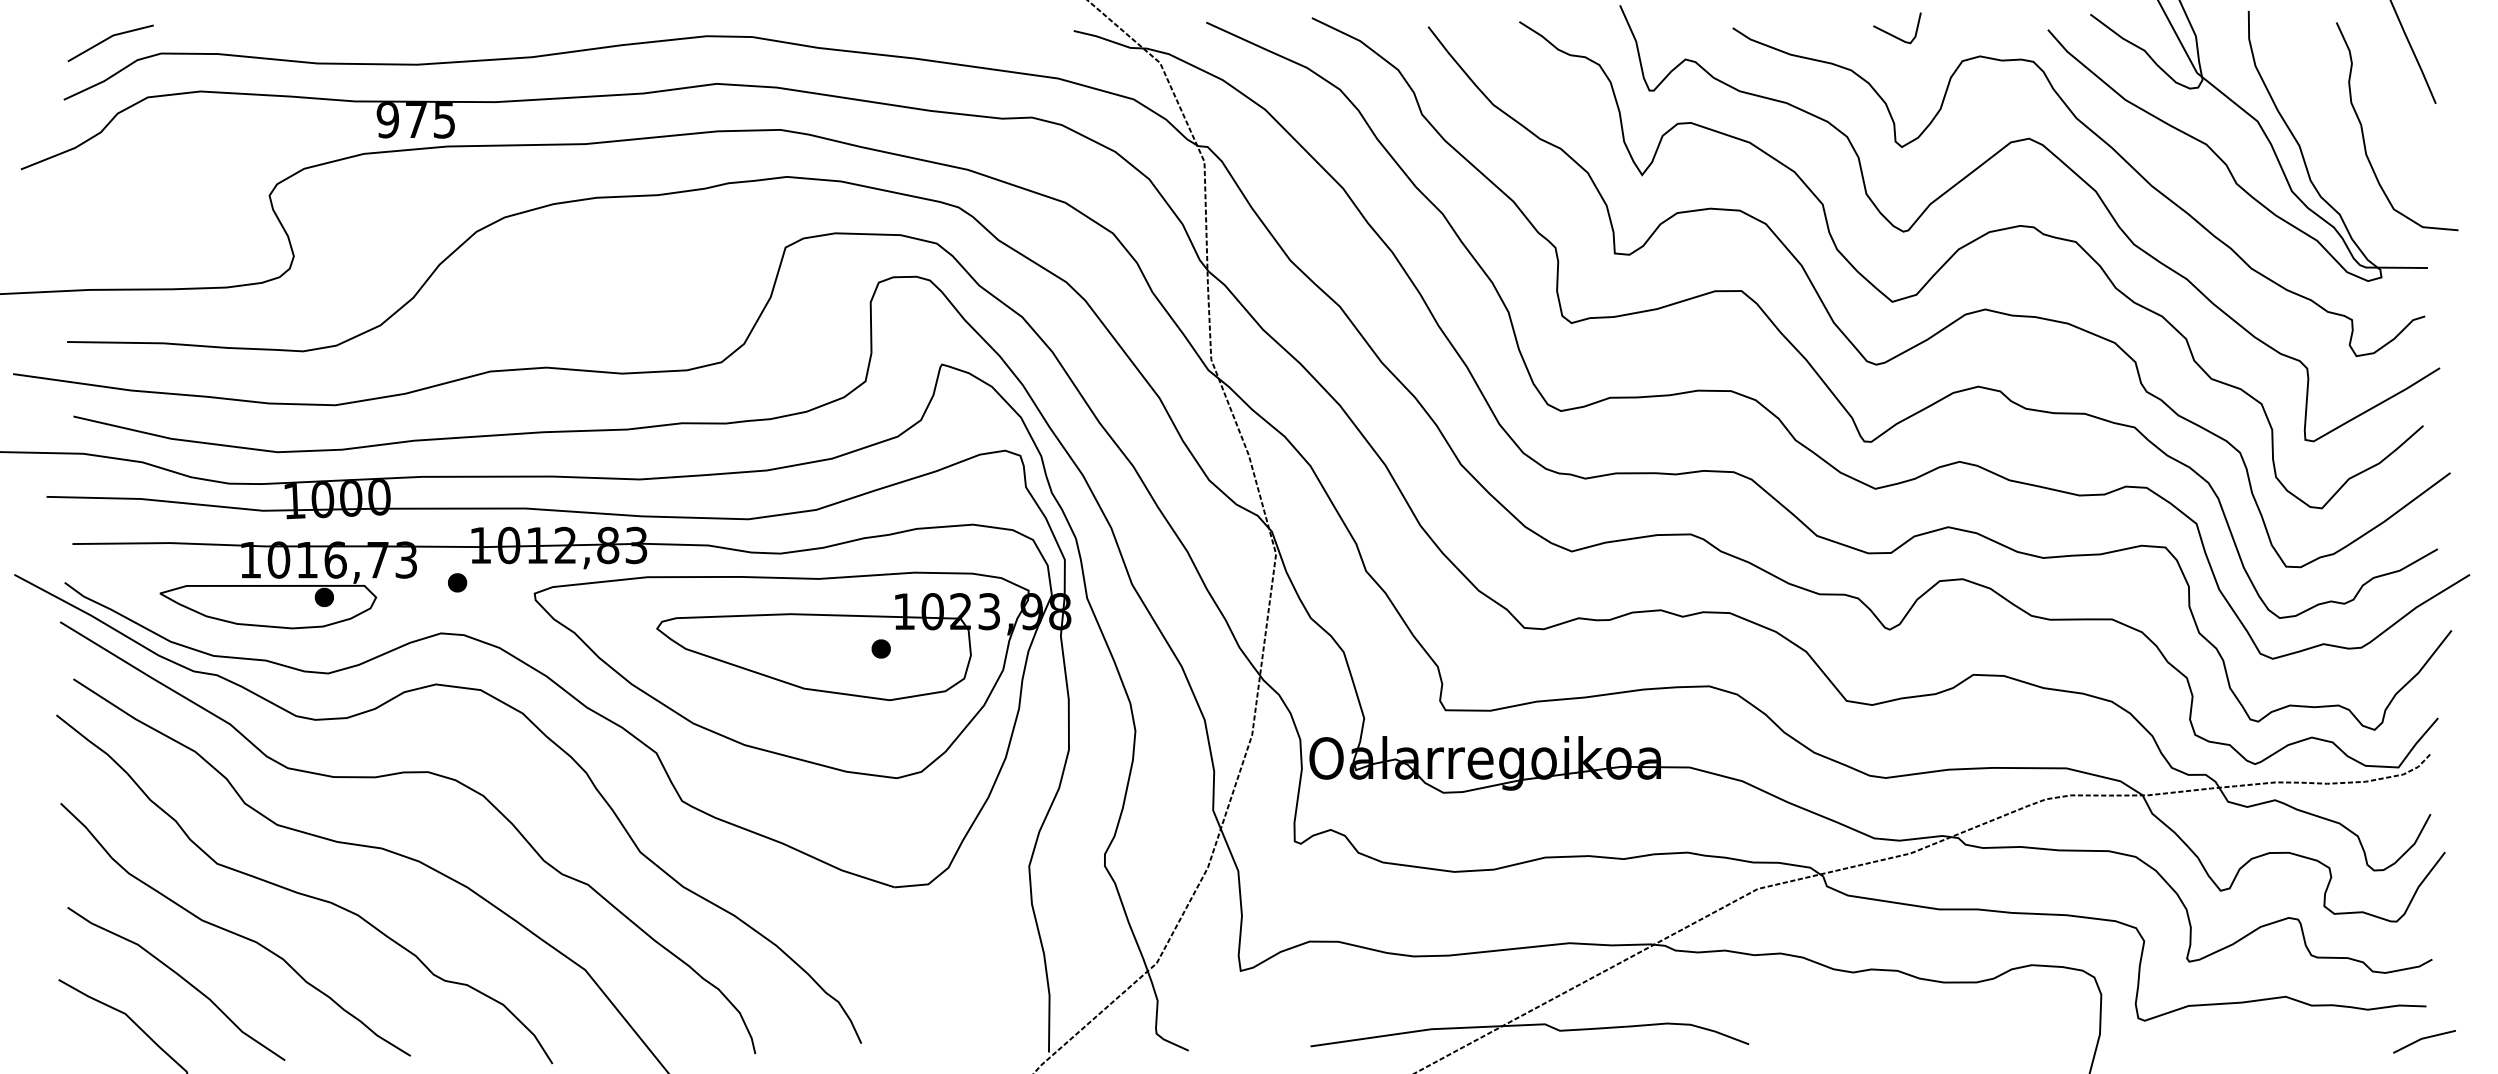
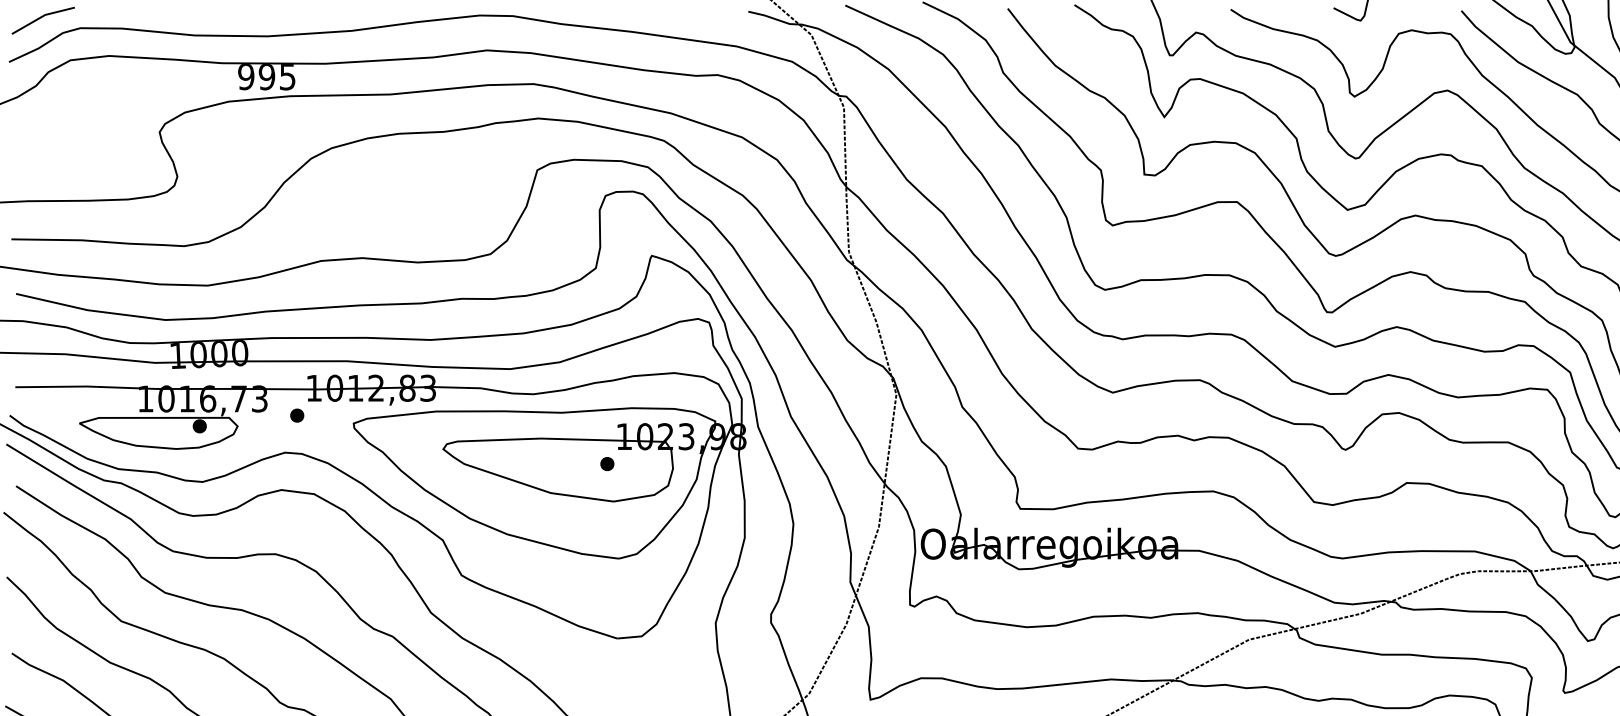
text: (416, 120) -> (267, 77), 975 -> 995

